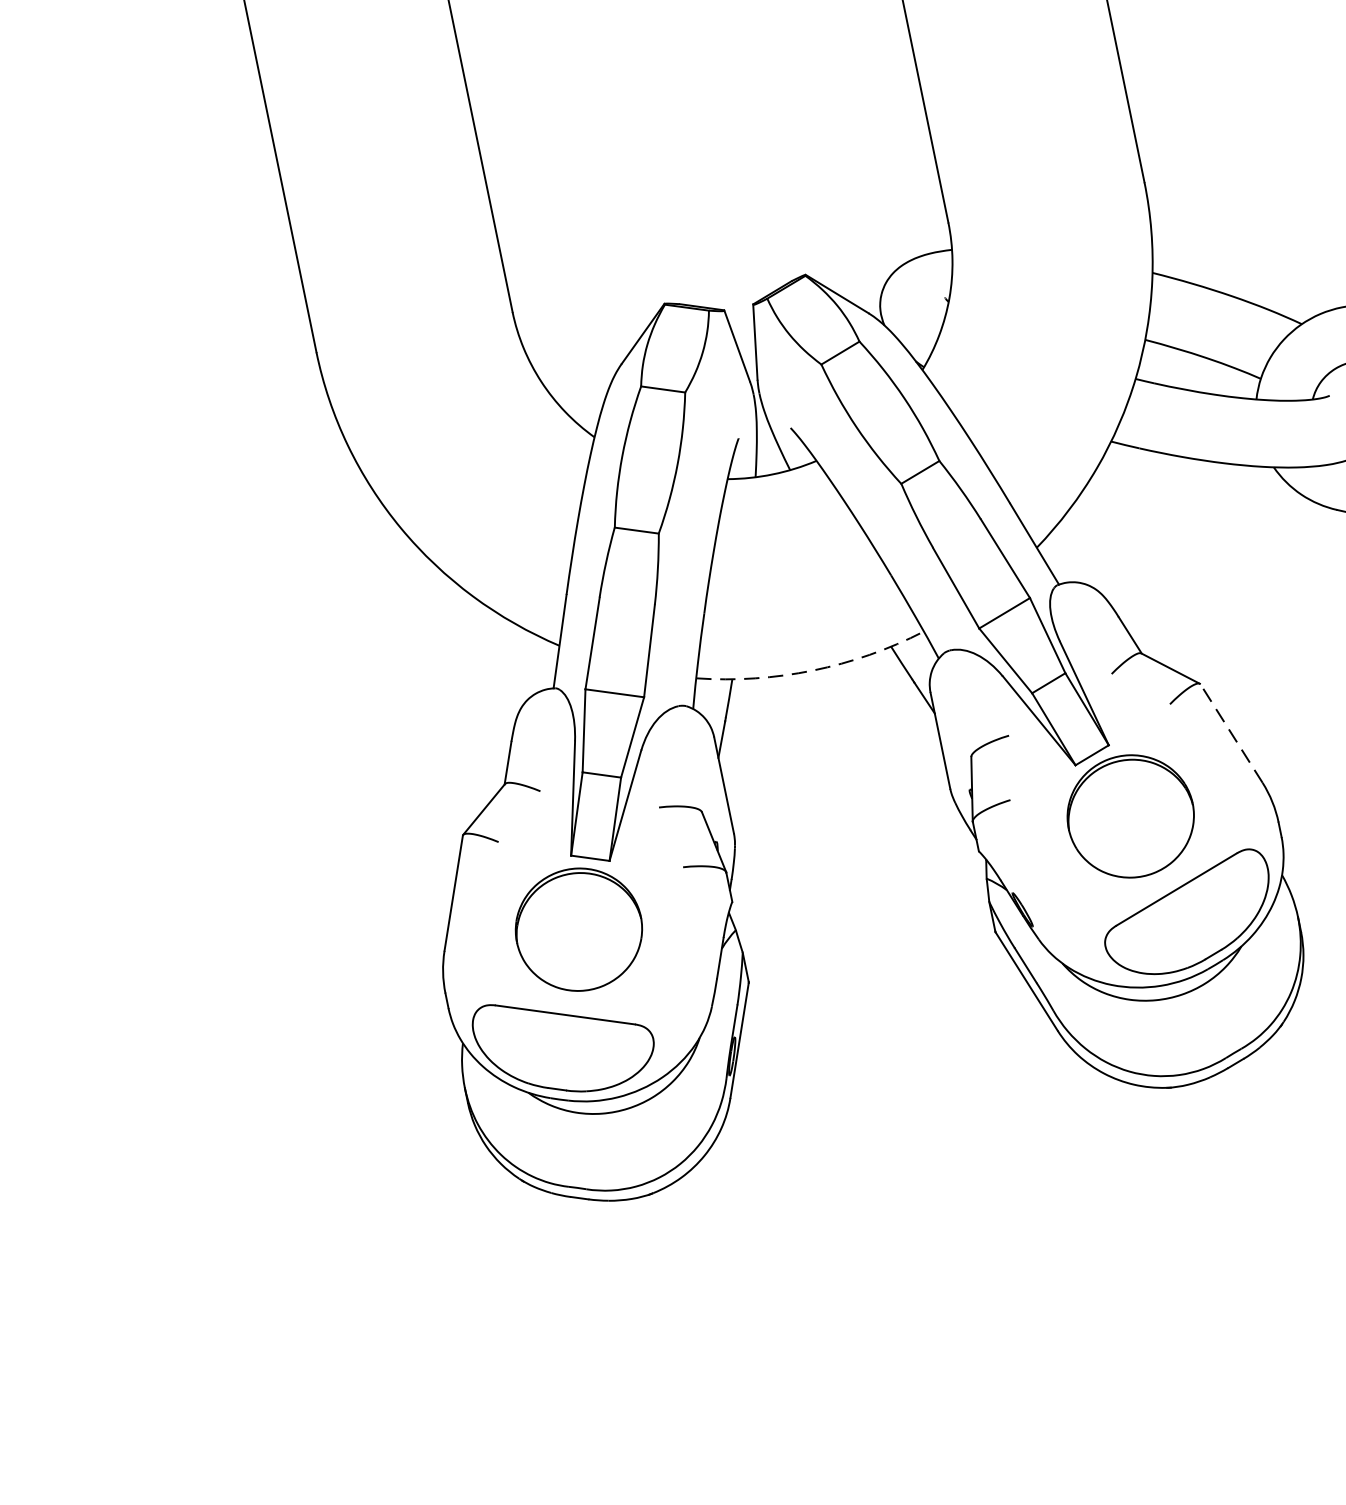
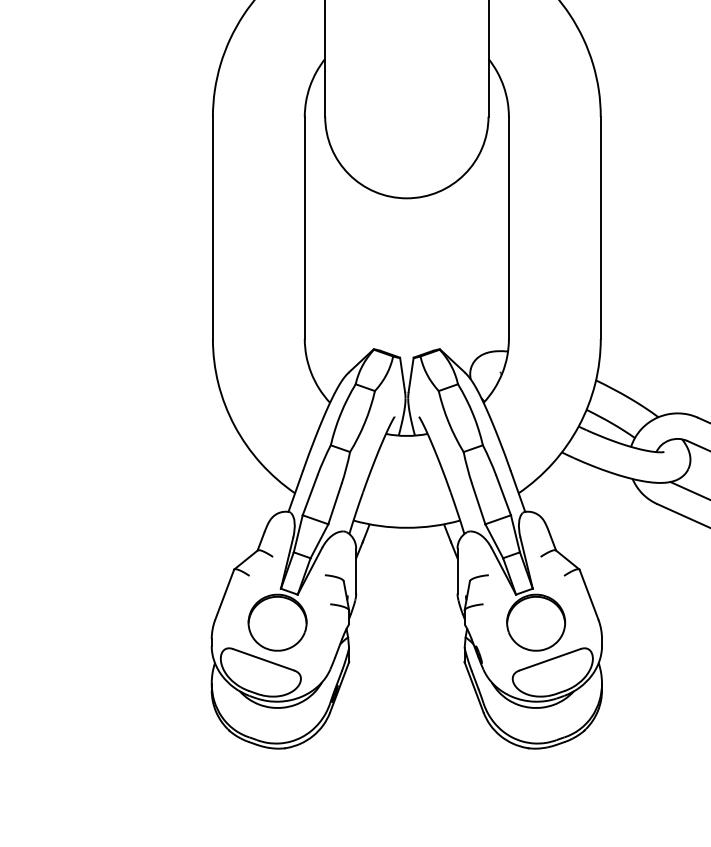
arc: (812, 669) -> (406, 527), dashed -> solid
line: (1232, 732) -> (589, 594), dashed -> solid

